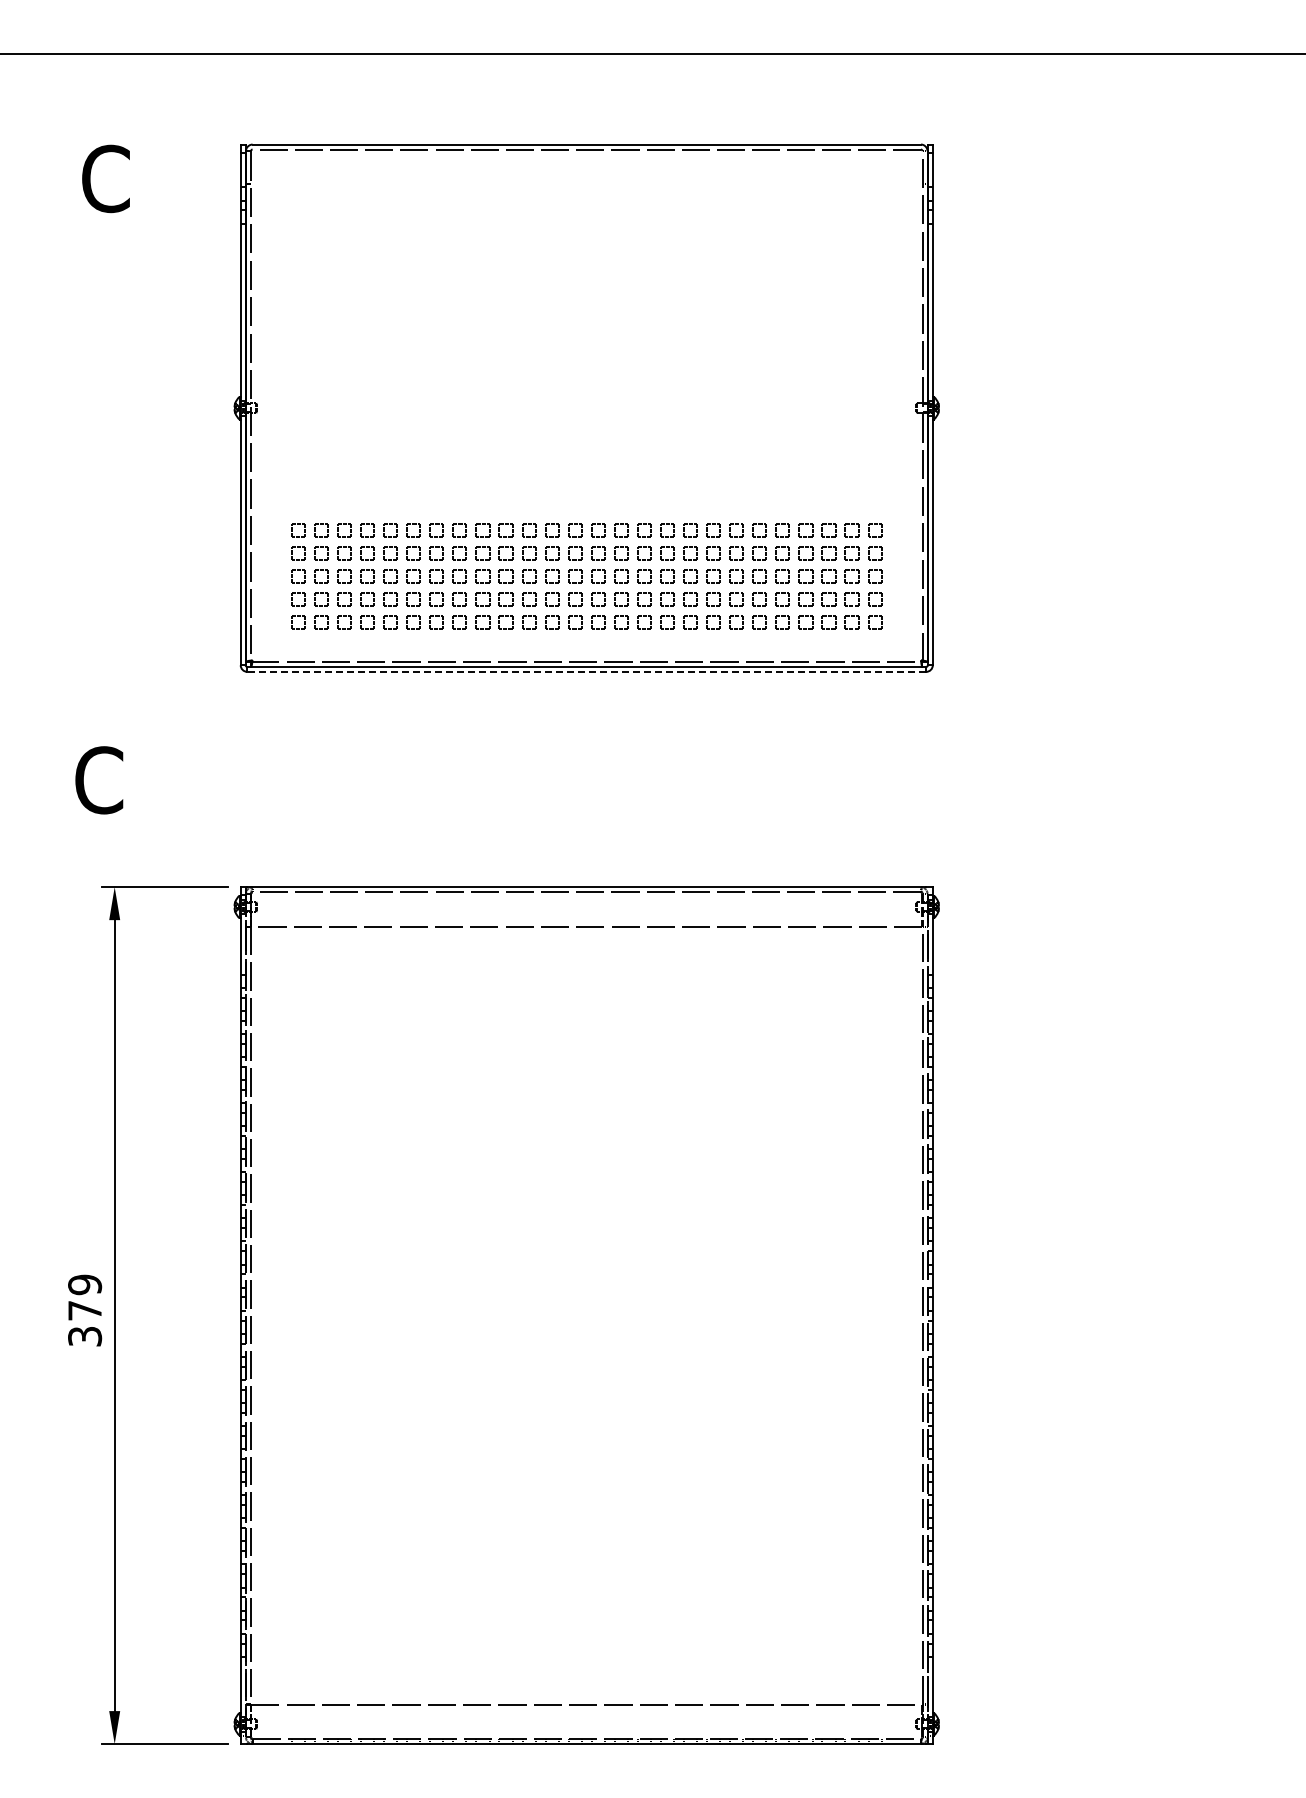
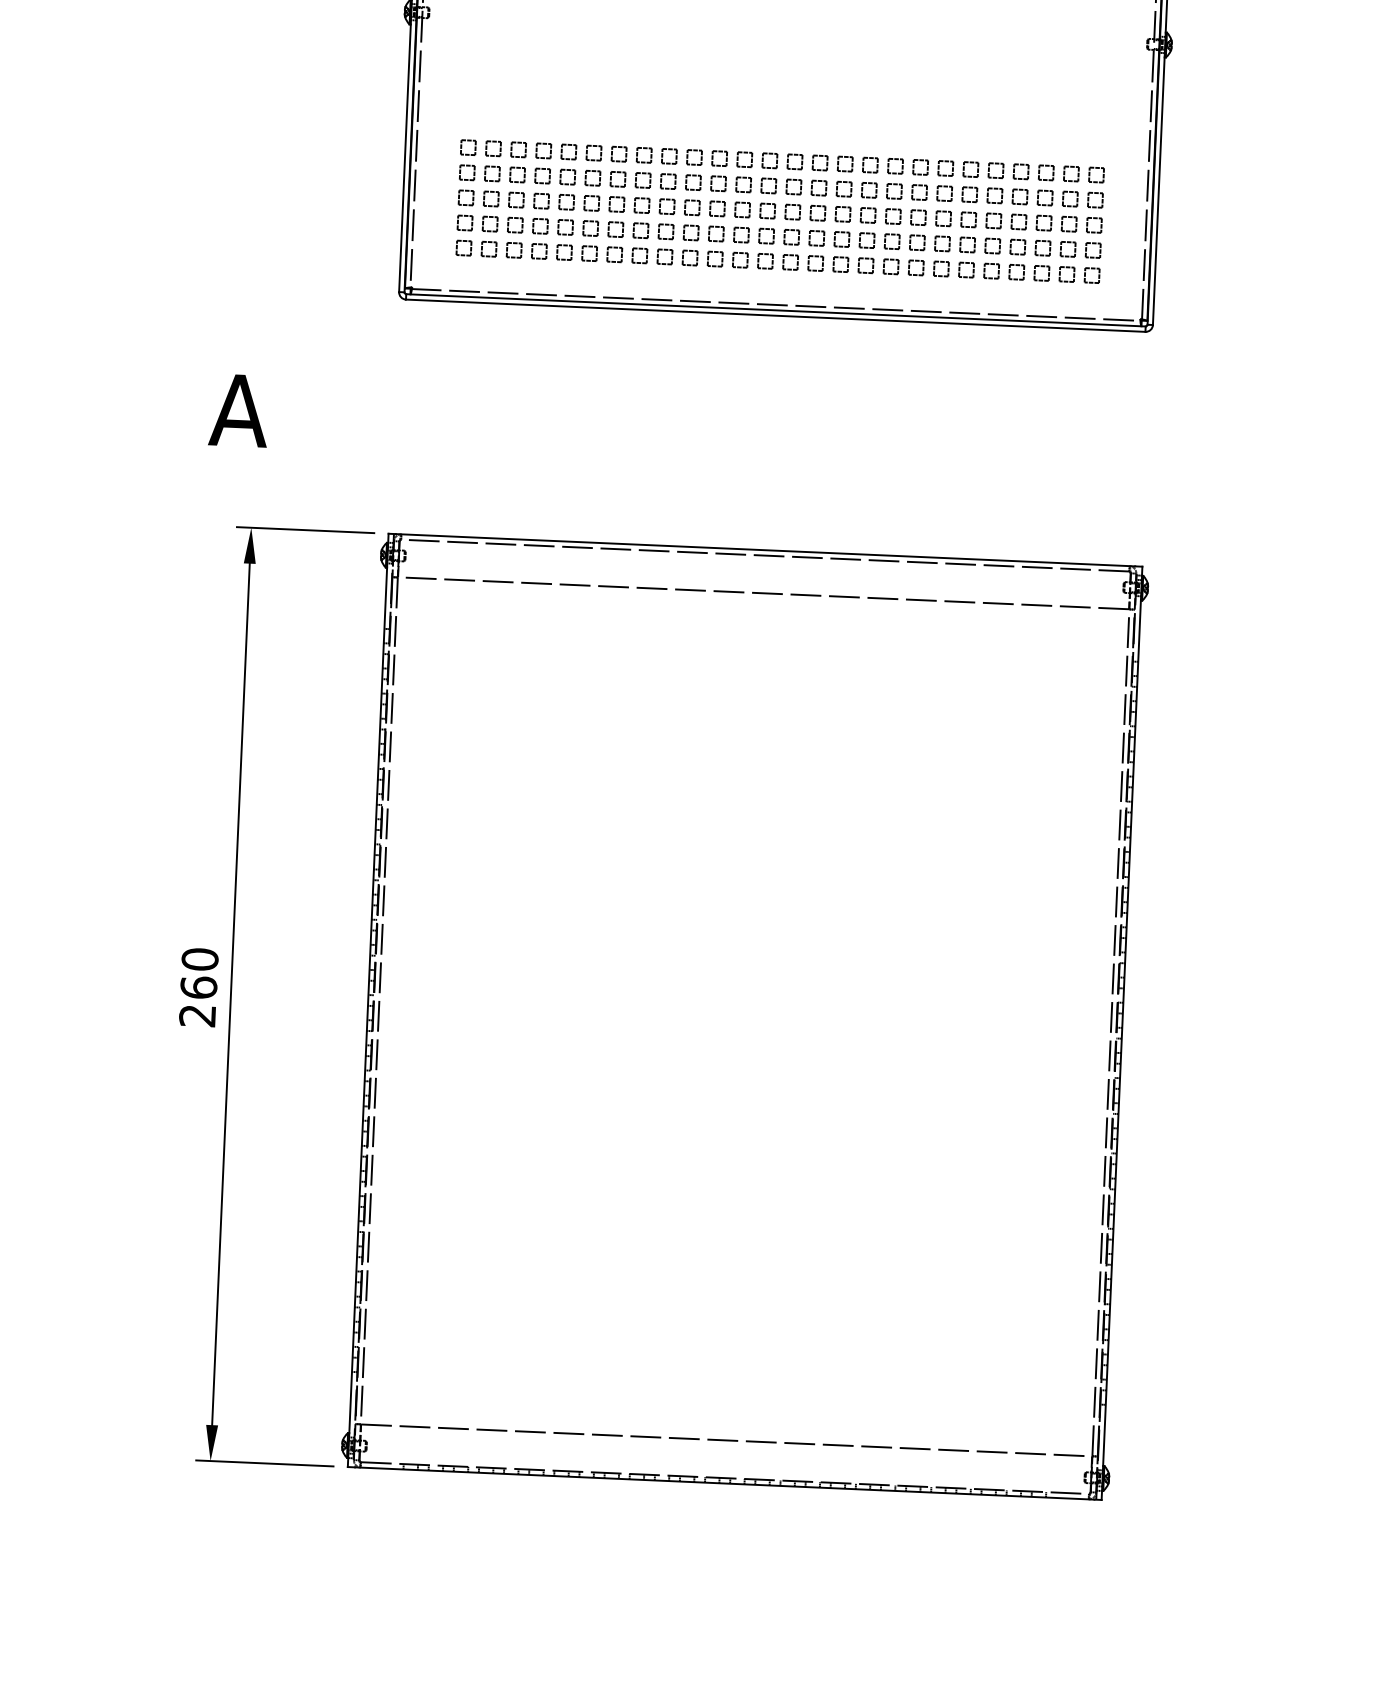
line: (586, 671) -> (775, 315), dashed -> solid
text: (98, 780) -> (238, 410), C -> A
text: (85, 1310) -> (199, 987), 379 -> 260

